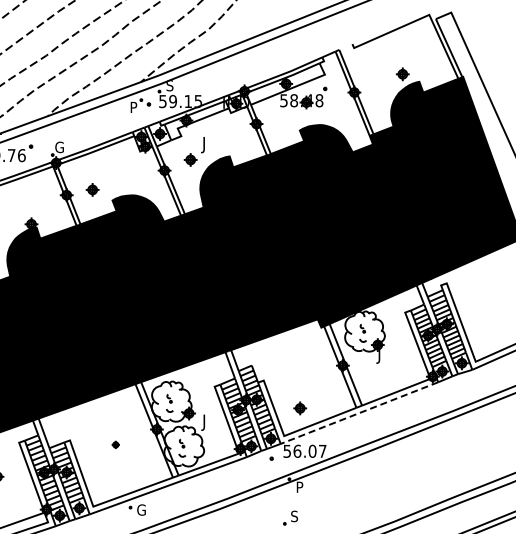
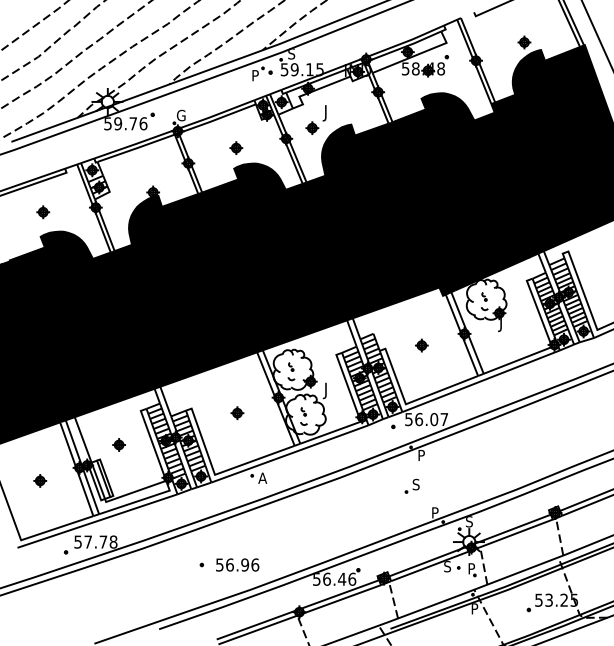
part: (92, 189) -> (236, 147), moved
part: (299, 408) -> (421, 345), moved
line: (359, 413) -> (481, 381), dashed -> solid
part: (115, 444) -> (237, 412), size x1.67
text: (140, 509) -> (262, 477), G -> A

